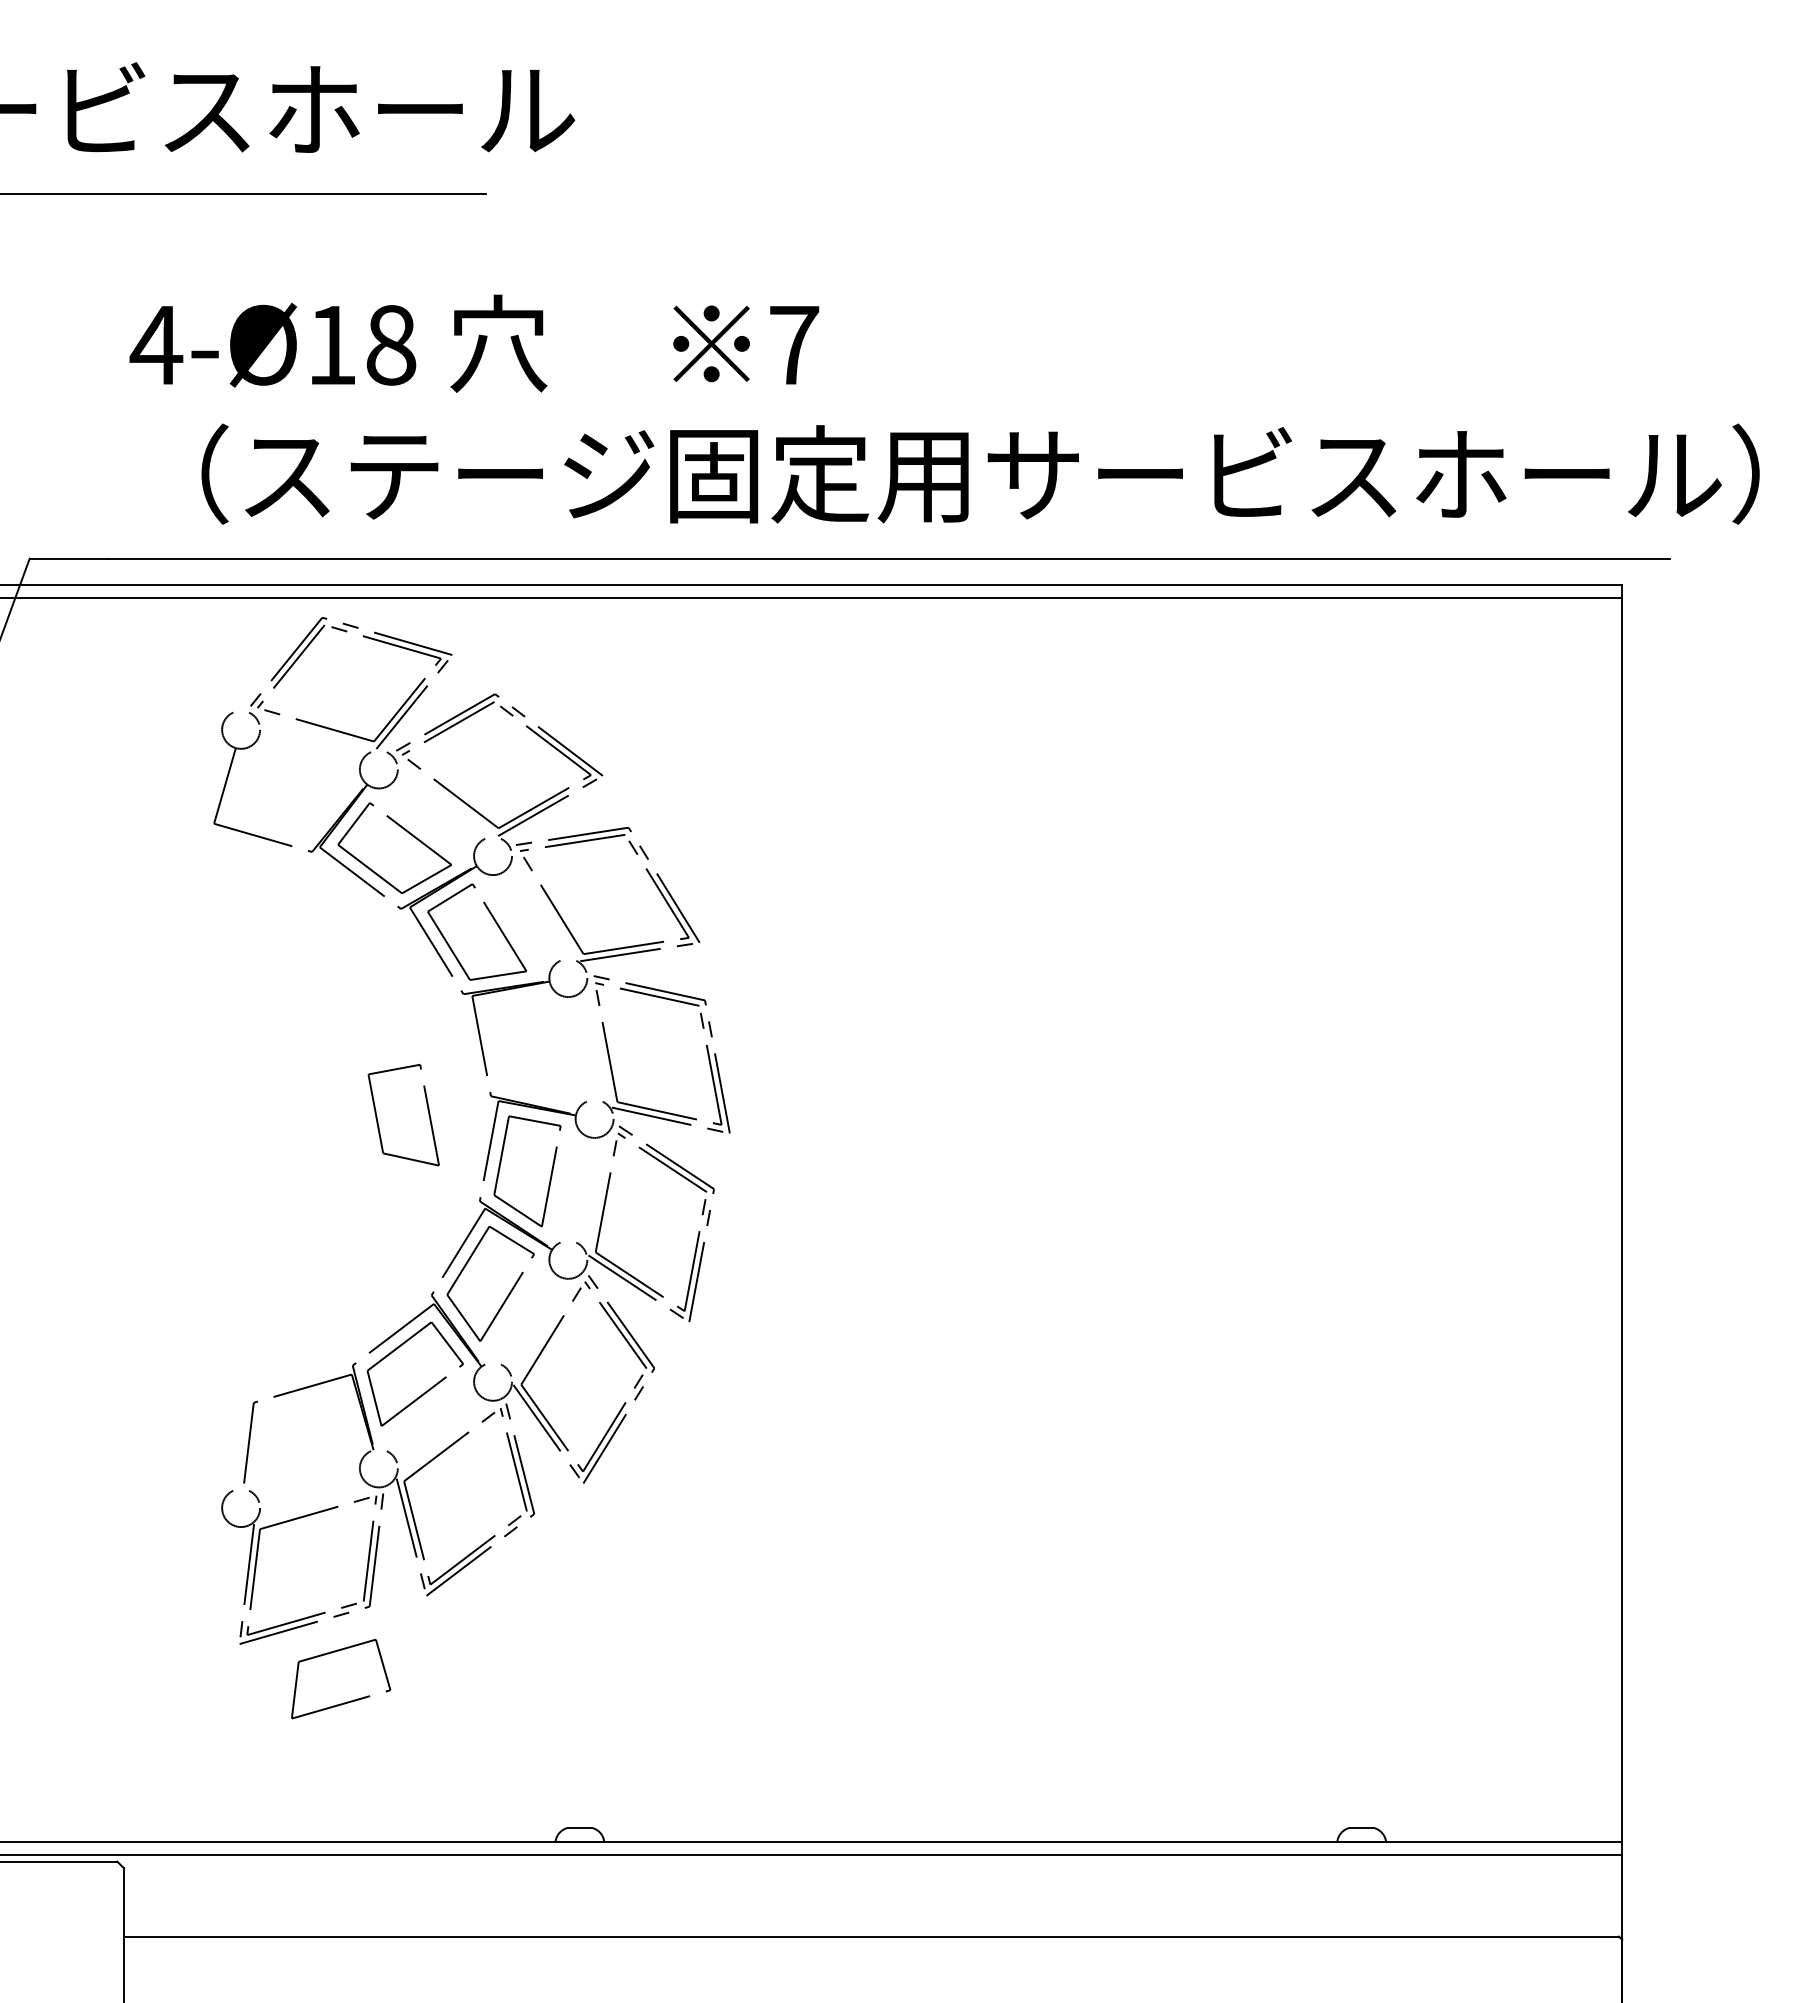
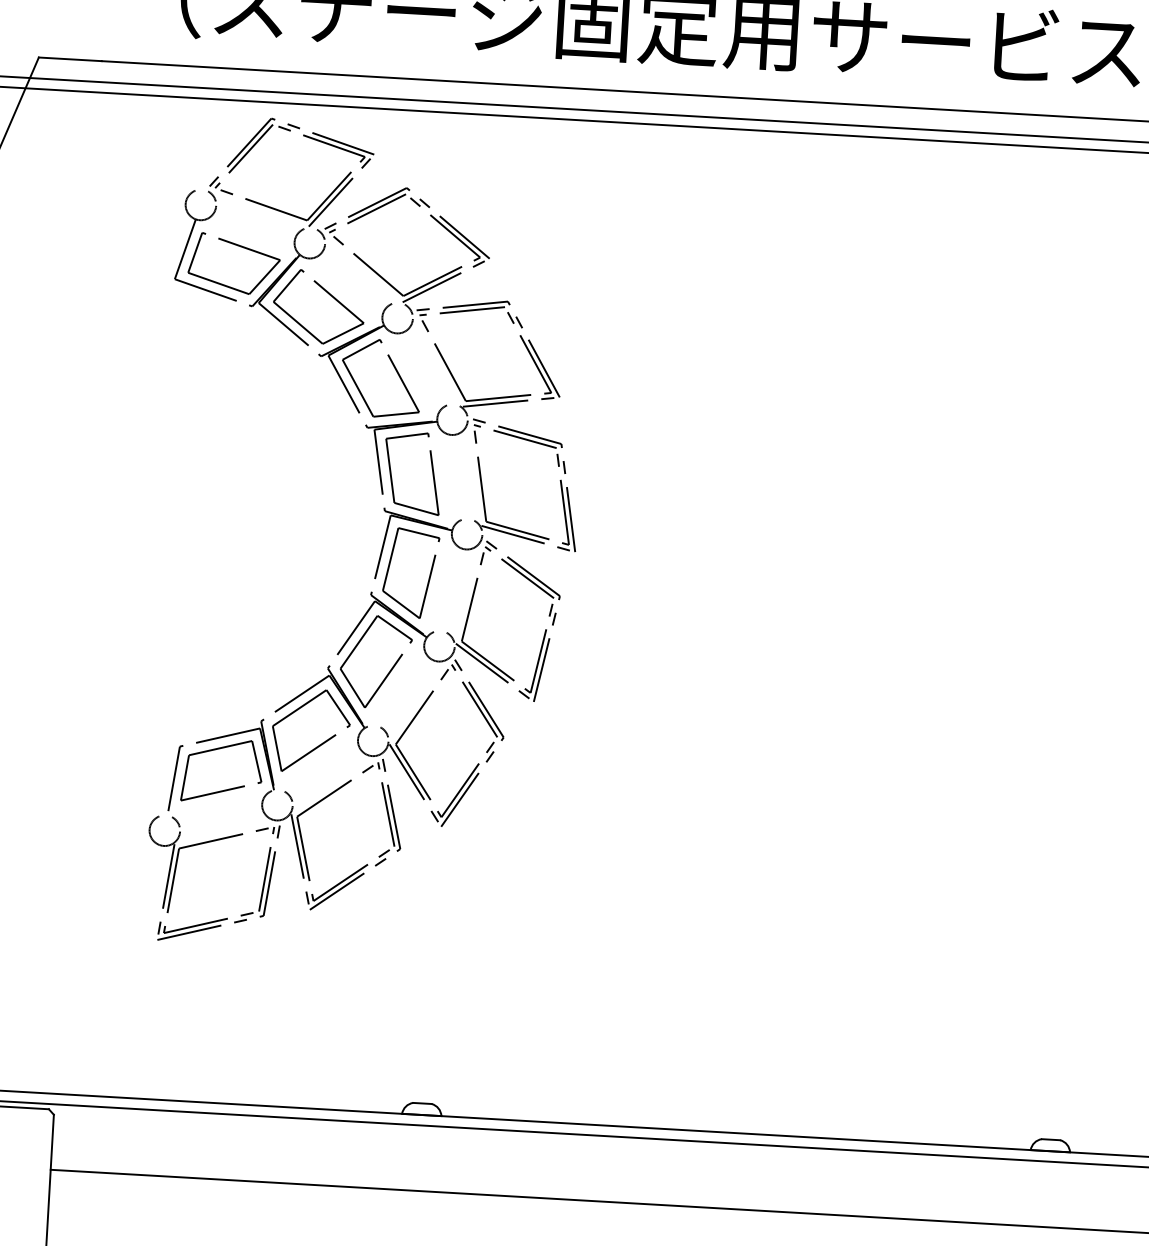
part: (293, 779) -> (240, 247), added
part: (427, 1110) -> (431, 470), moved
part: (350, 1700) -> (228, 788), moved

